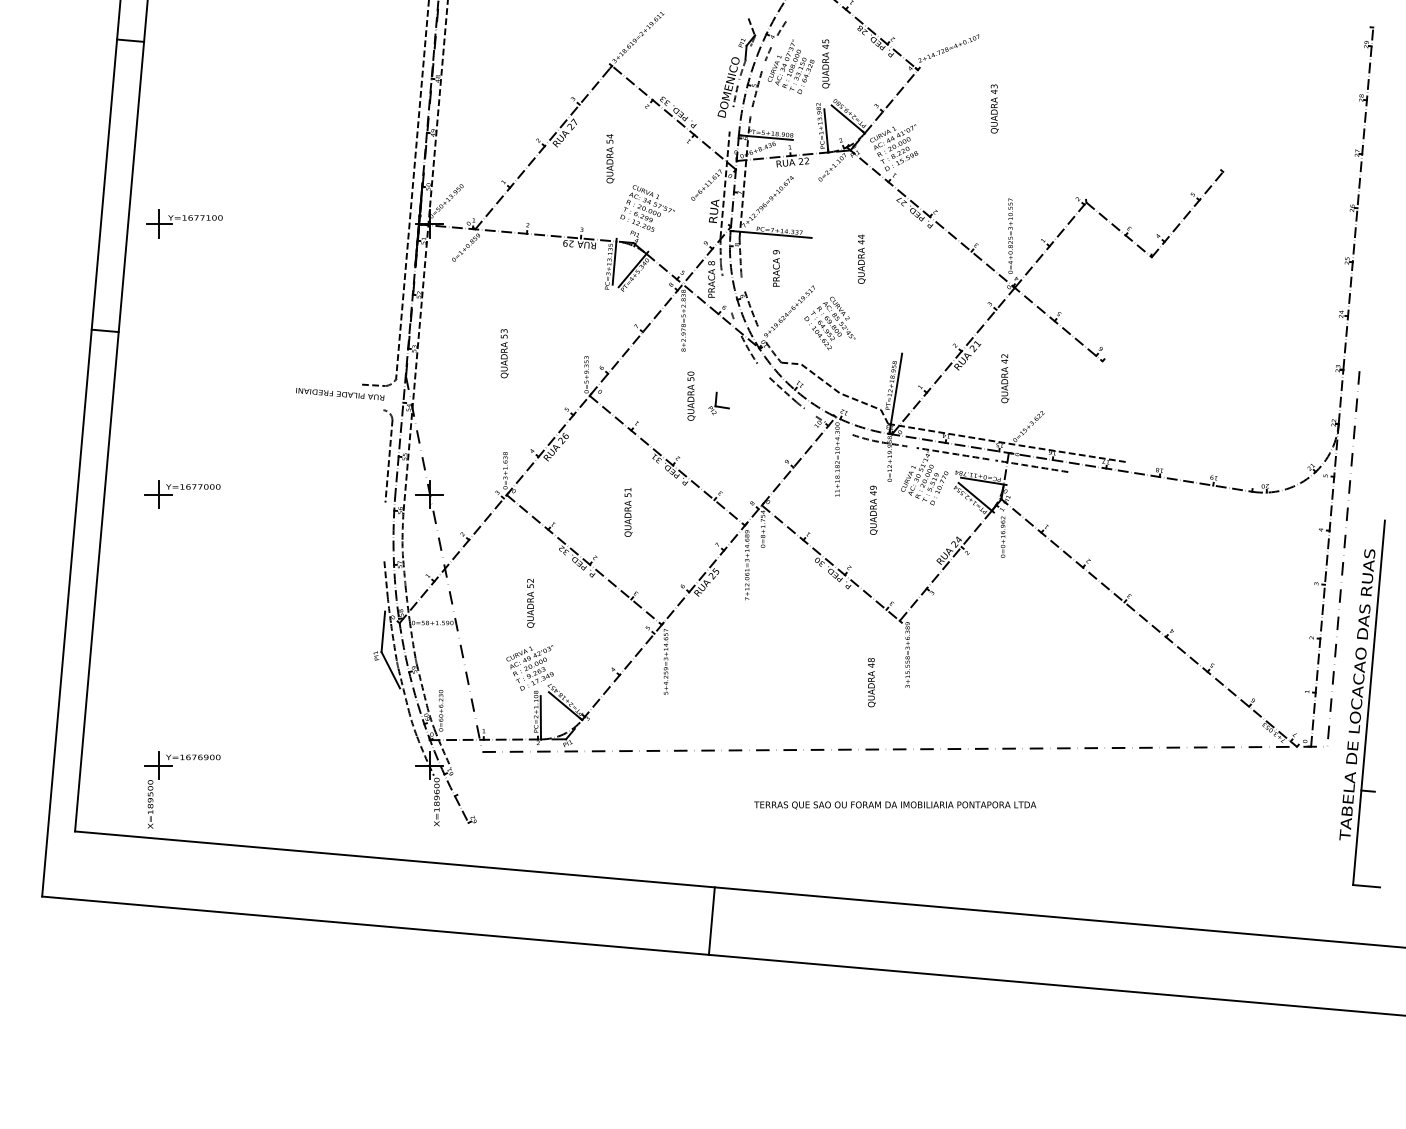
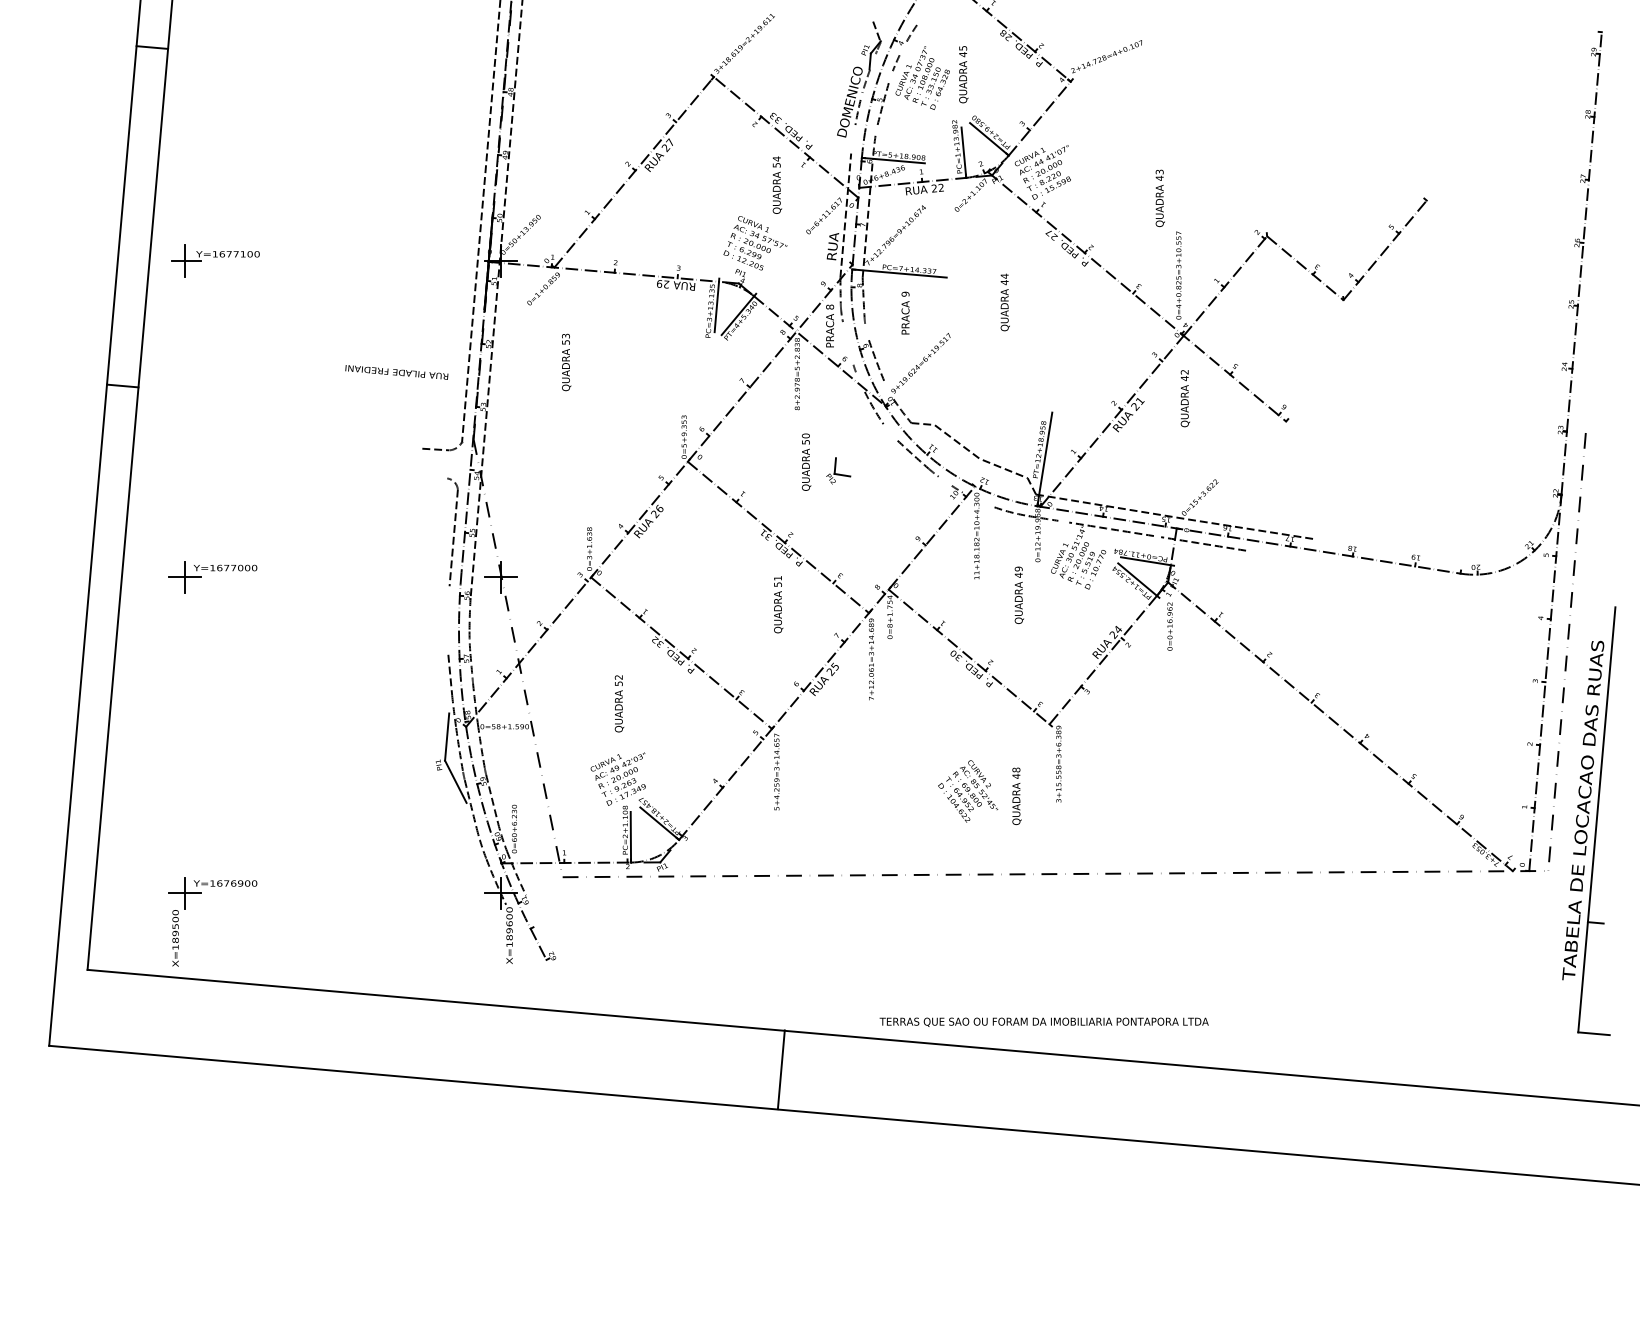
text: (994, 108) -> (1160, 197), moved
text: (610, 158) -> (777, 184), moved
text: (829, 323) -> (967, 791), moved
text: (504, 353) -> (566, 362), moved
text: (1005, 378) -> (1185, 398), moved
text: (340, 394) -> (397, 372), moved
text: (628, 512) -> (778, 604), moved
text: (895, 805) -> (1044, 1022), moved
line: (711, 920) -> (780, 1069), moved

